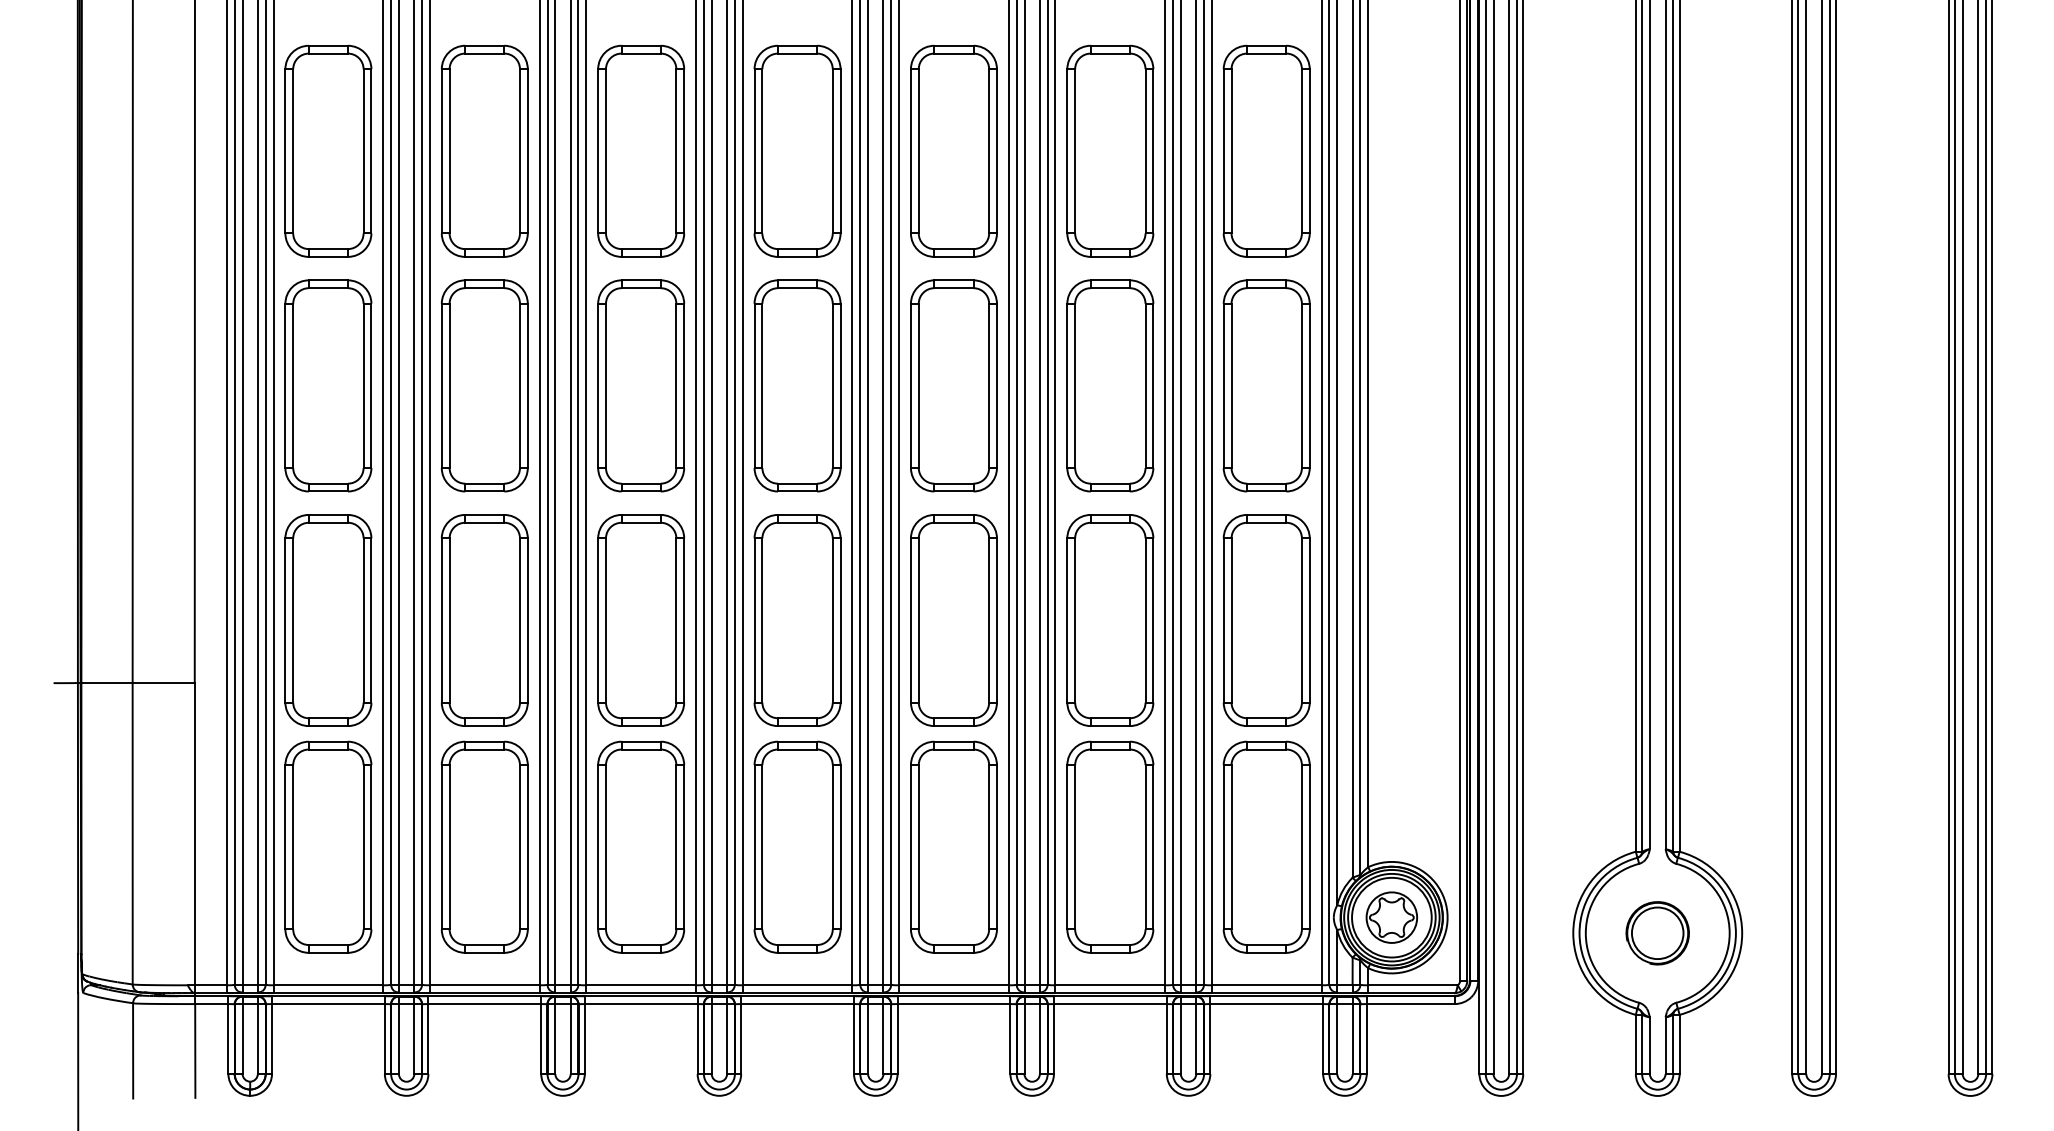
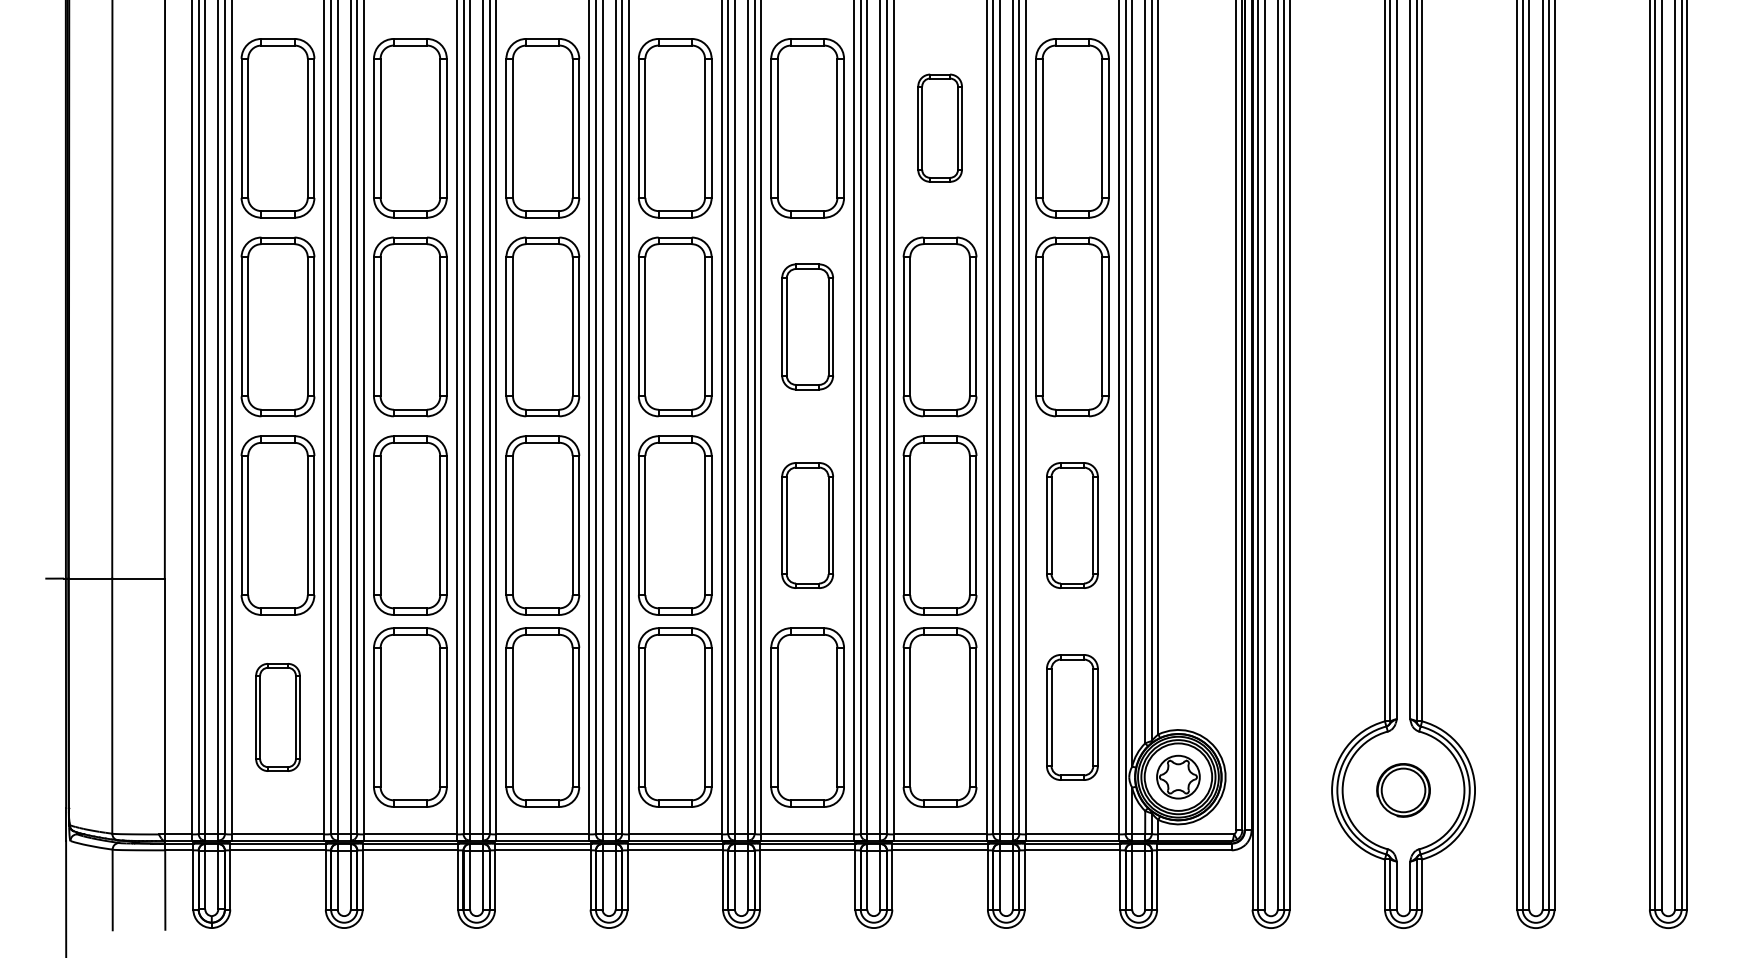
part: (1110, 150) -> (940, 127), size x0.6
part: (953, 385) -> (807, 326), size x0.7
part: (953, 620) -> (807, 525), size x0.7
part: (1266, 620) -> (1072, 525), size x0.7
part: (328, 846) -> (278, 716), size x0.6
part: (1266, 846) -> (1072, 716), size x0.7

